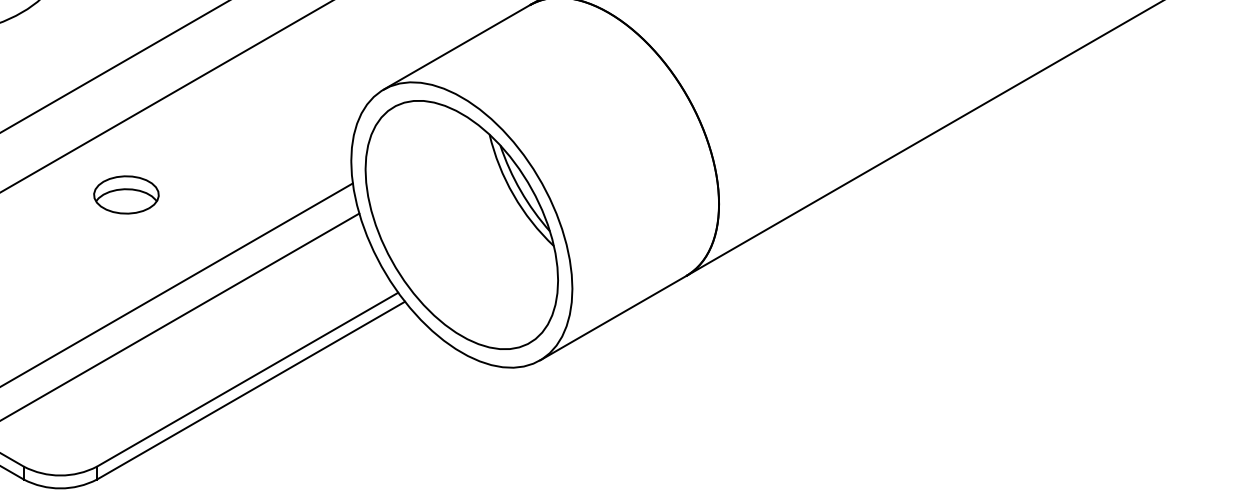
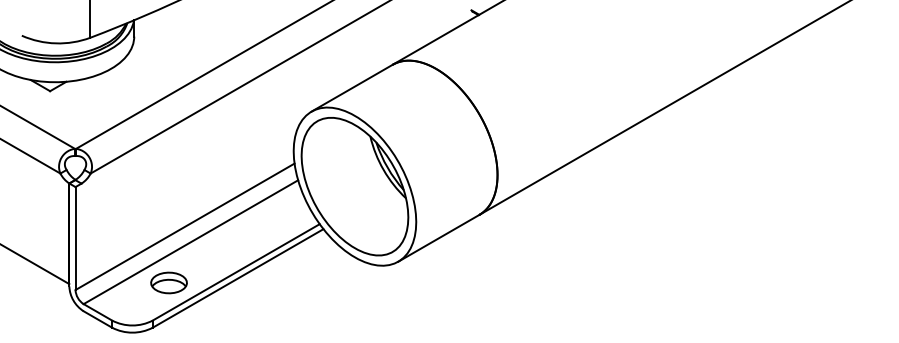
part: (125, 194) -> (168, 282), moved

